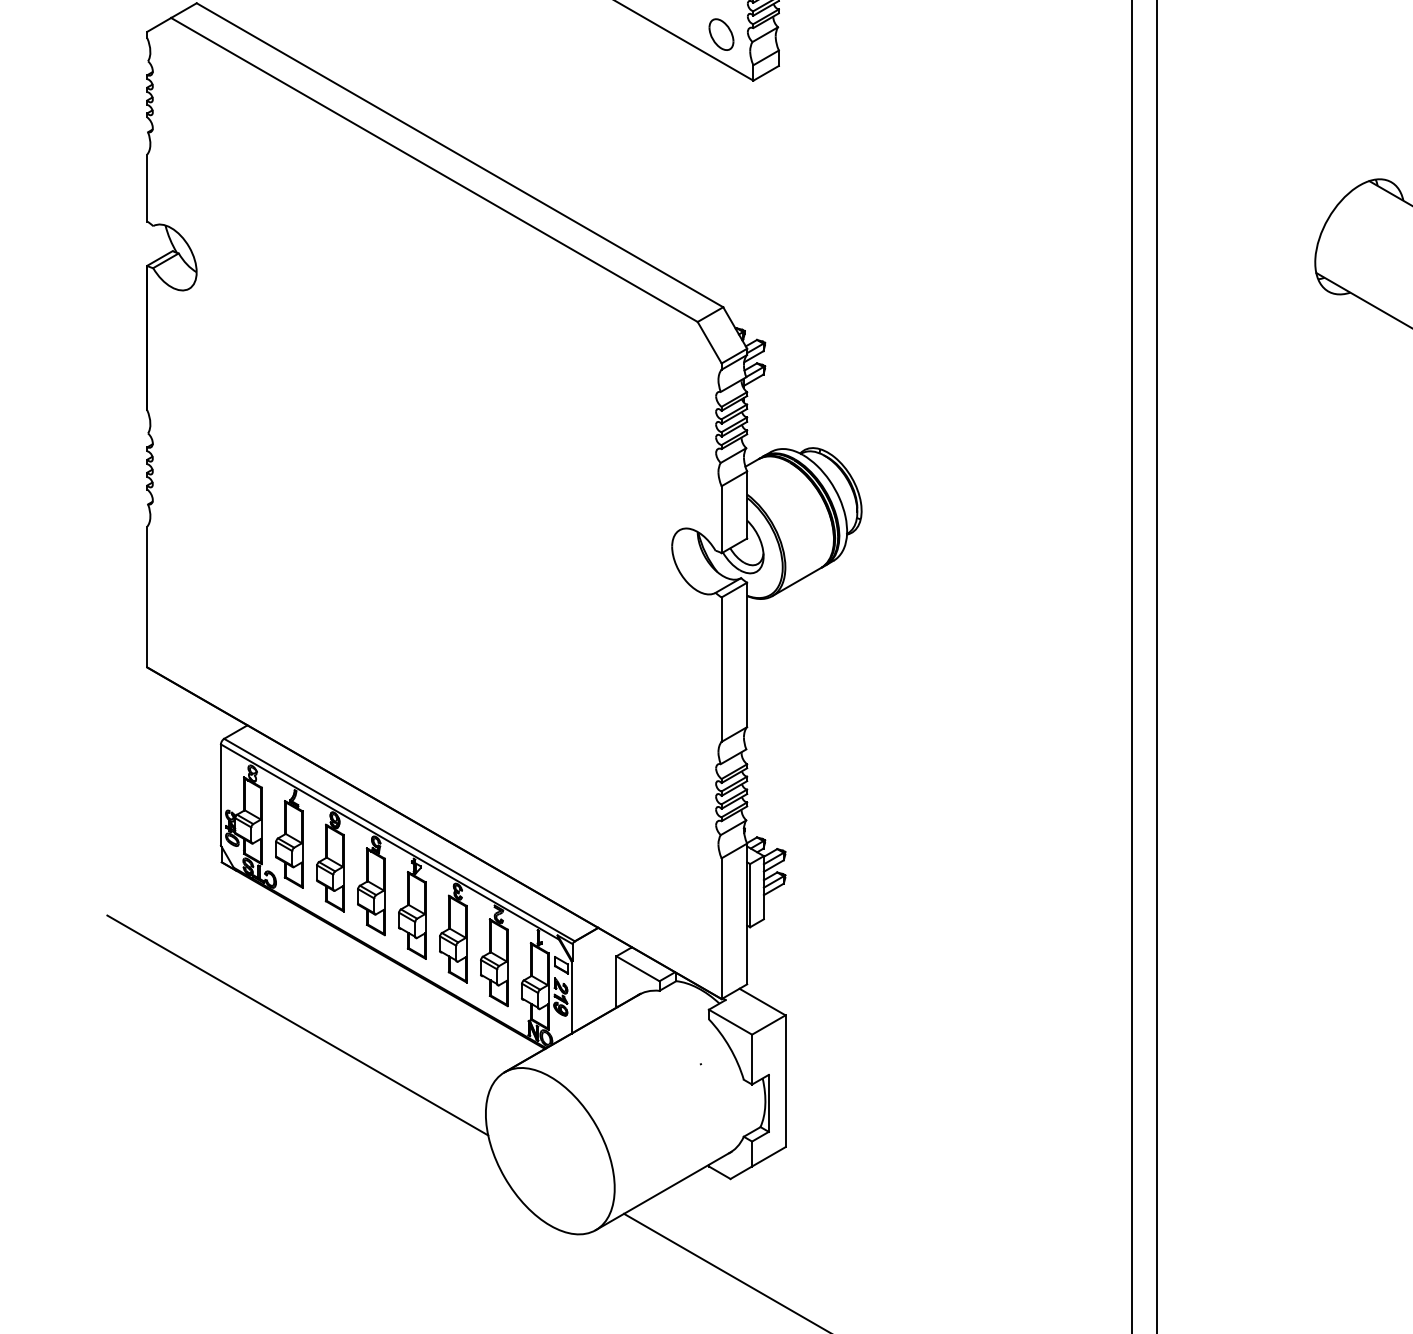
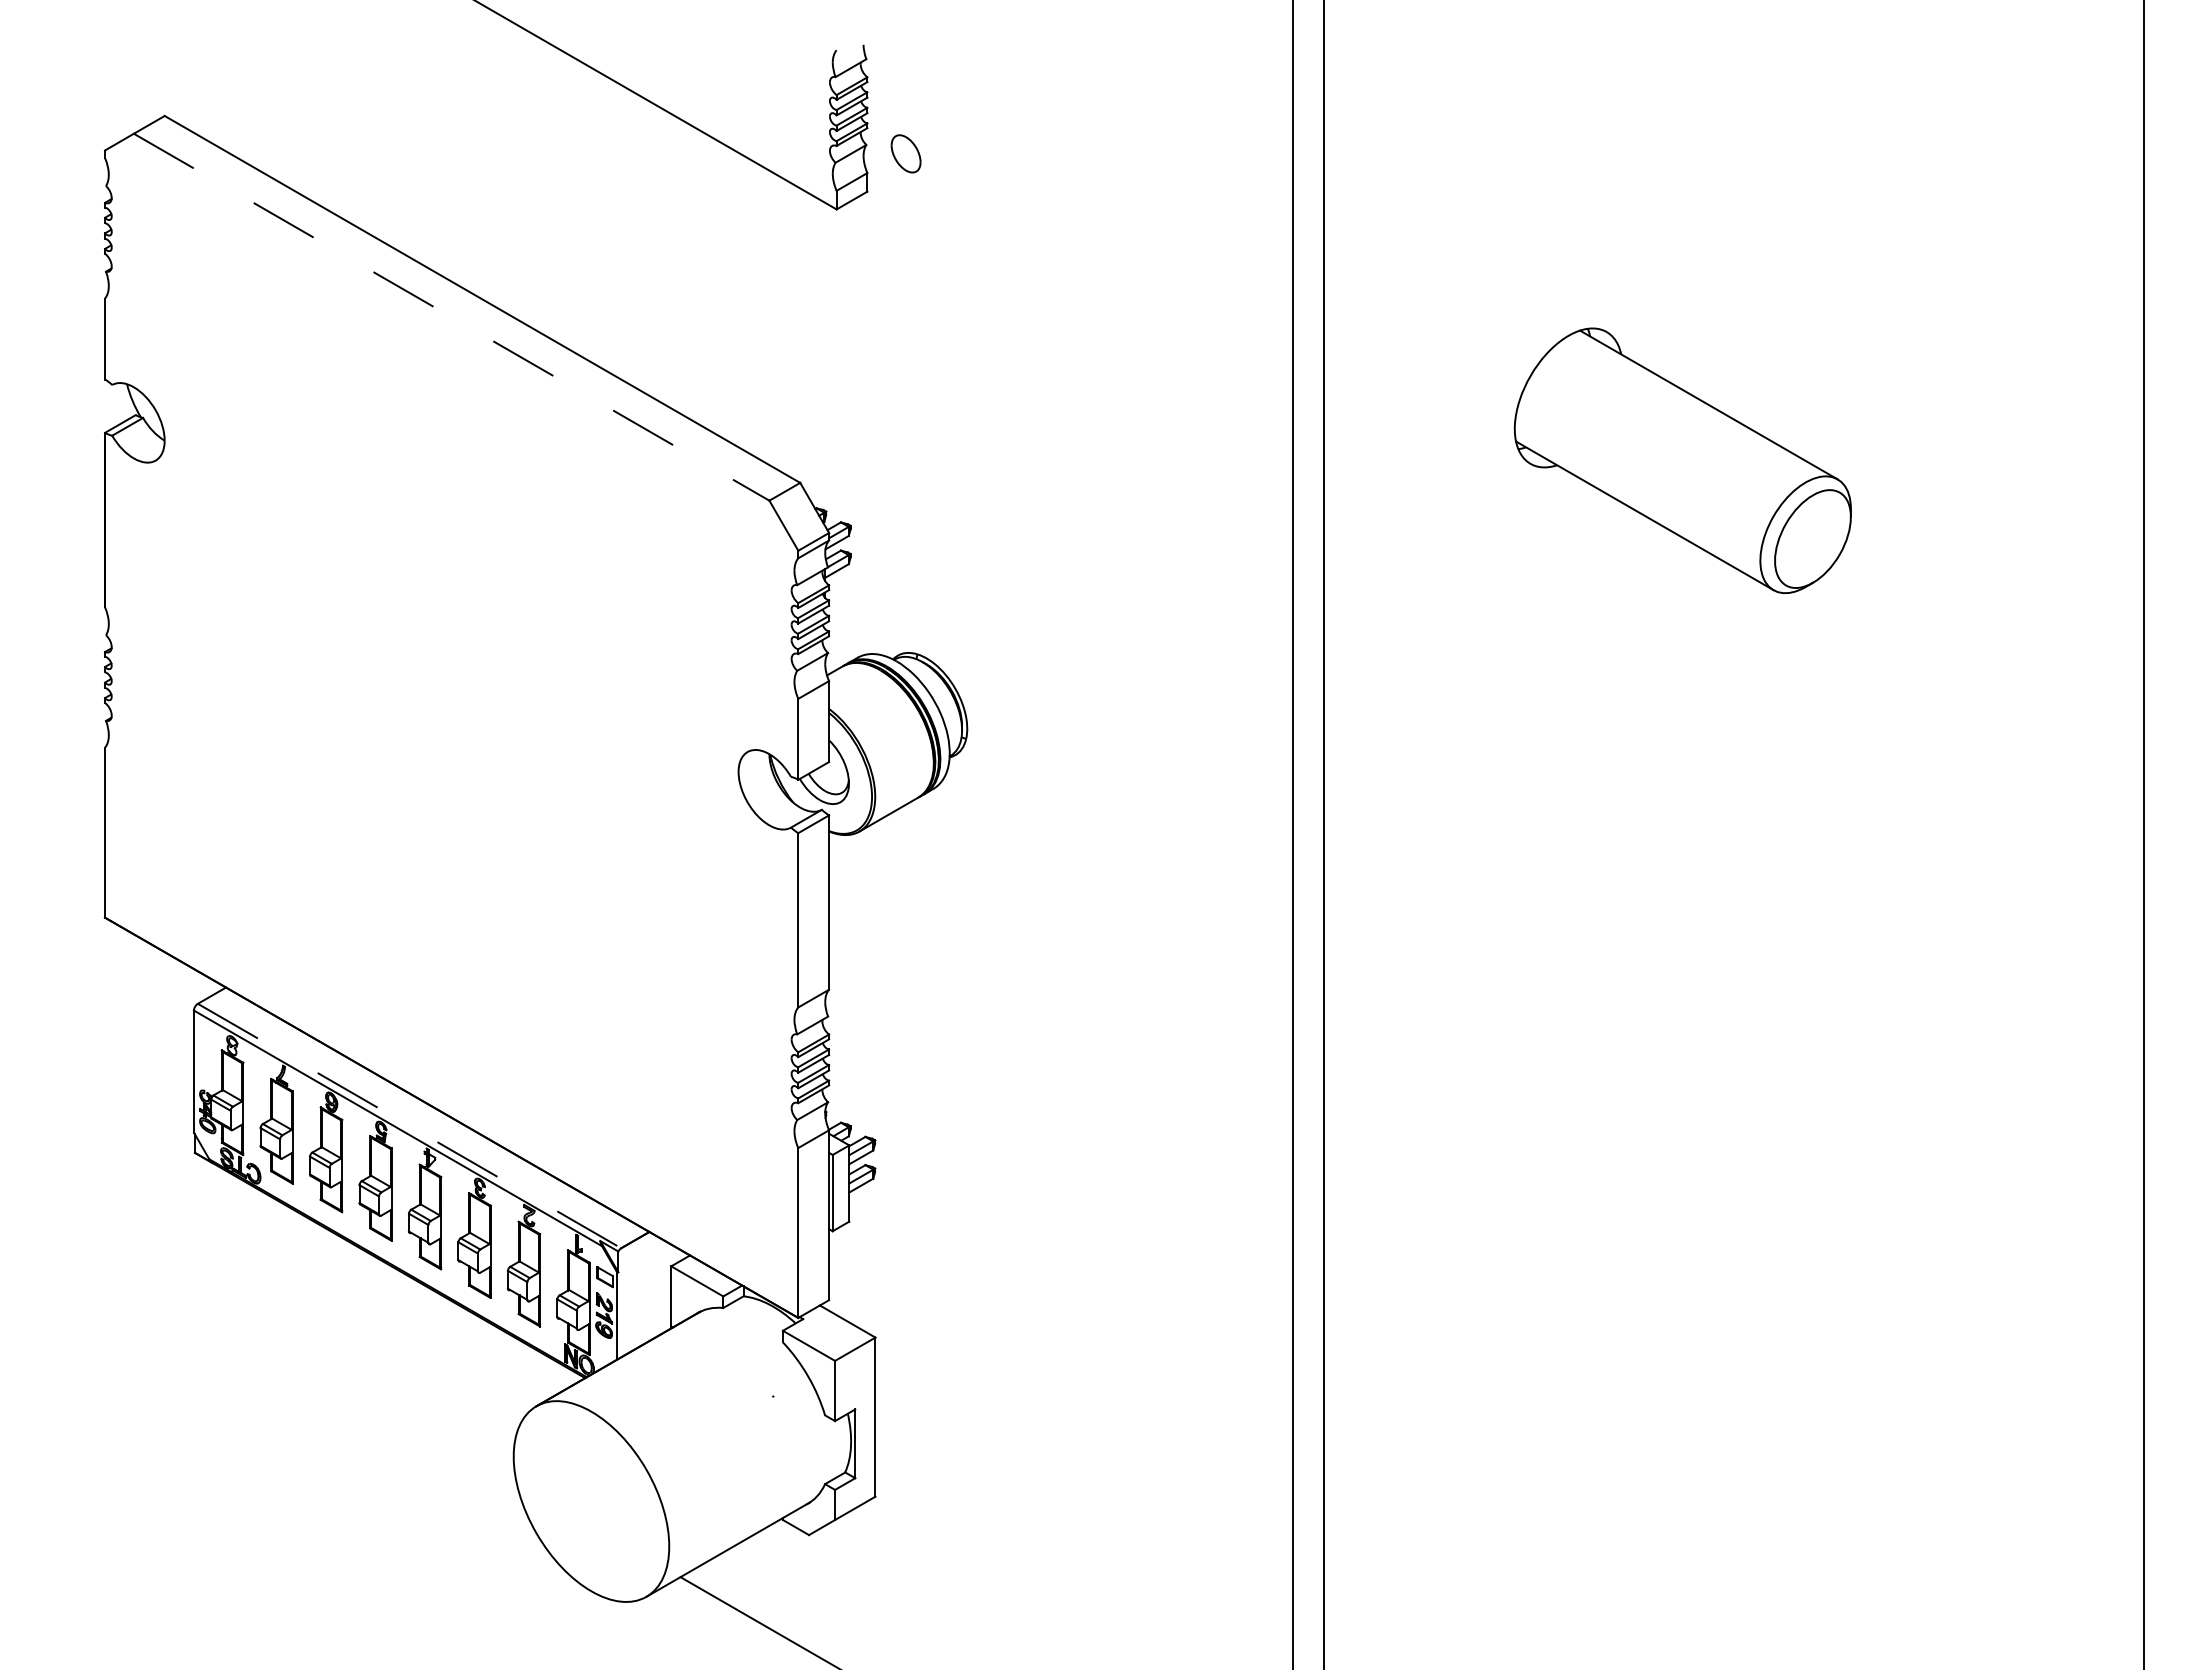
part: (720, 34) -> (905, 153), moved
line: (434, 170) -> (451, 317), solid -> dashed
line: (400, 840) -> (410, 1126), solid -> dashed
line: (297, 1025) -> (286, 1349), removed

